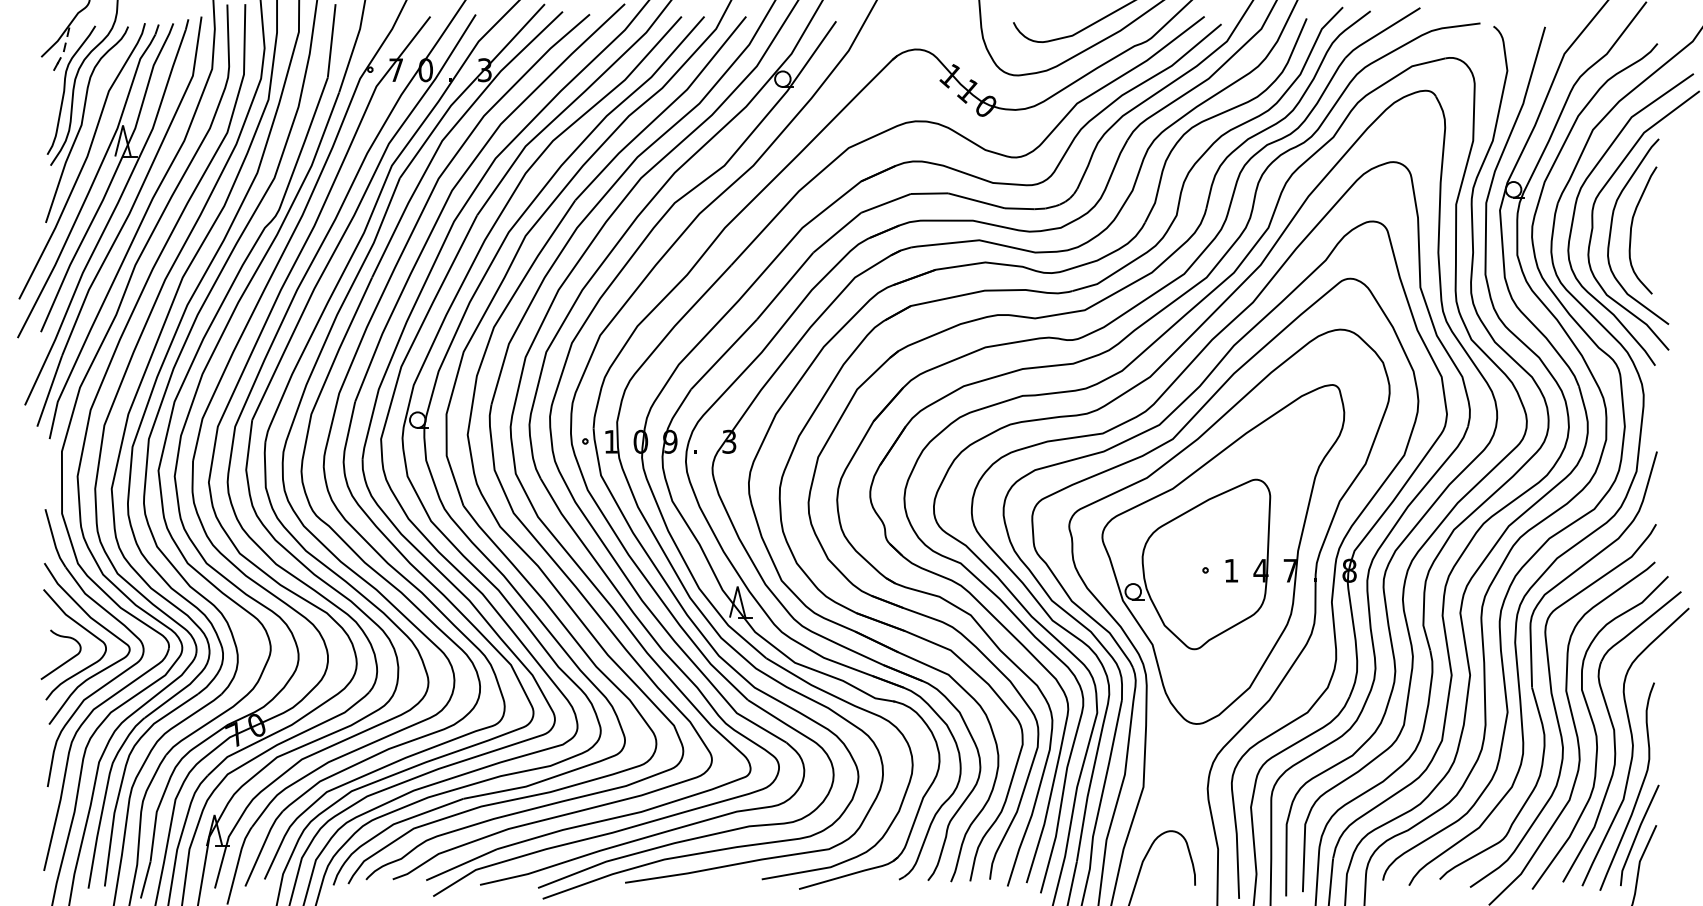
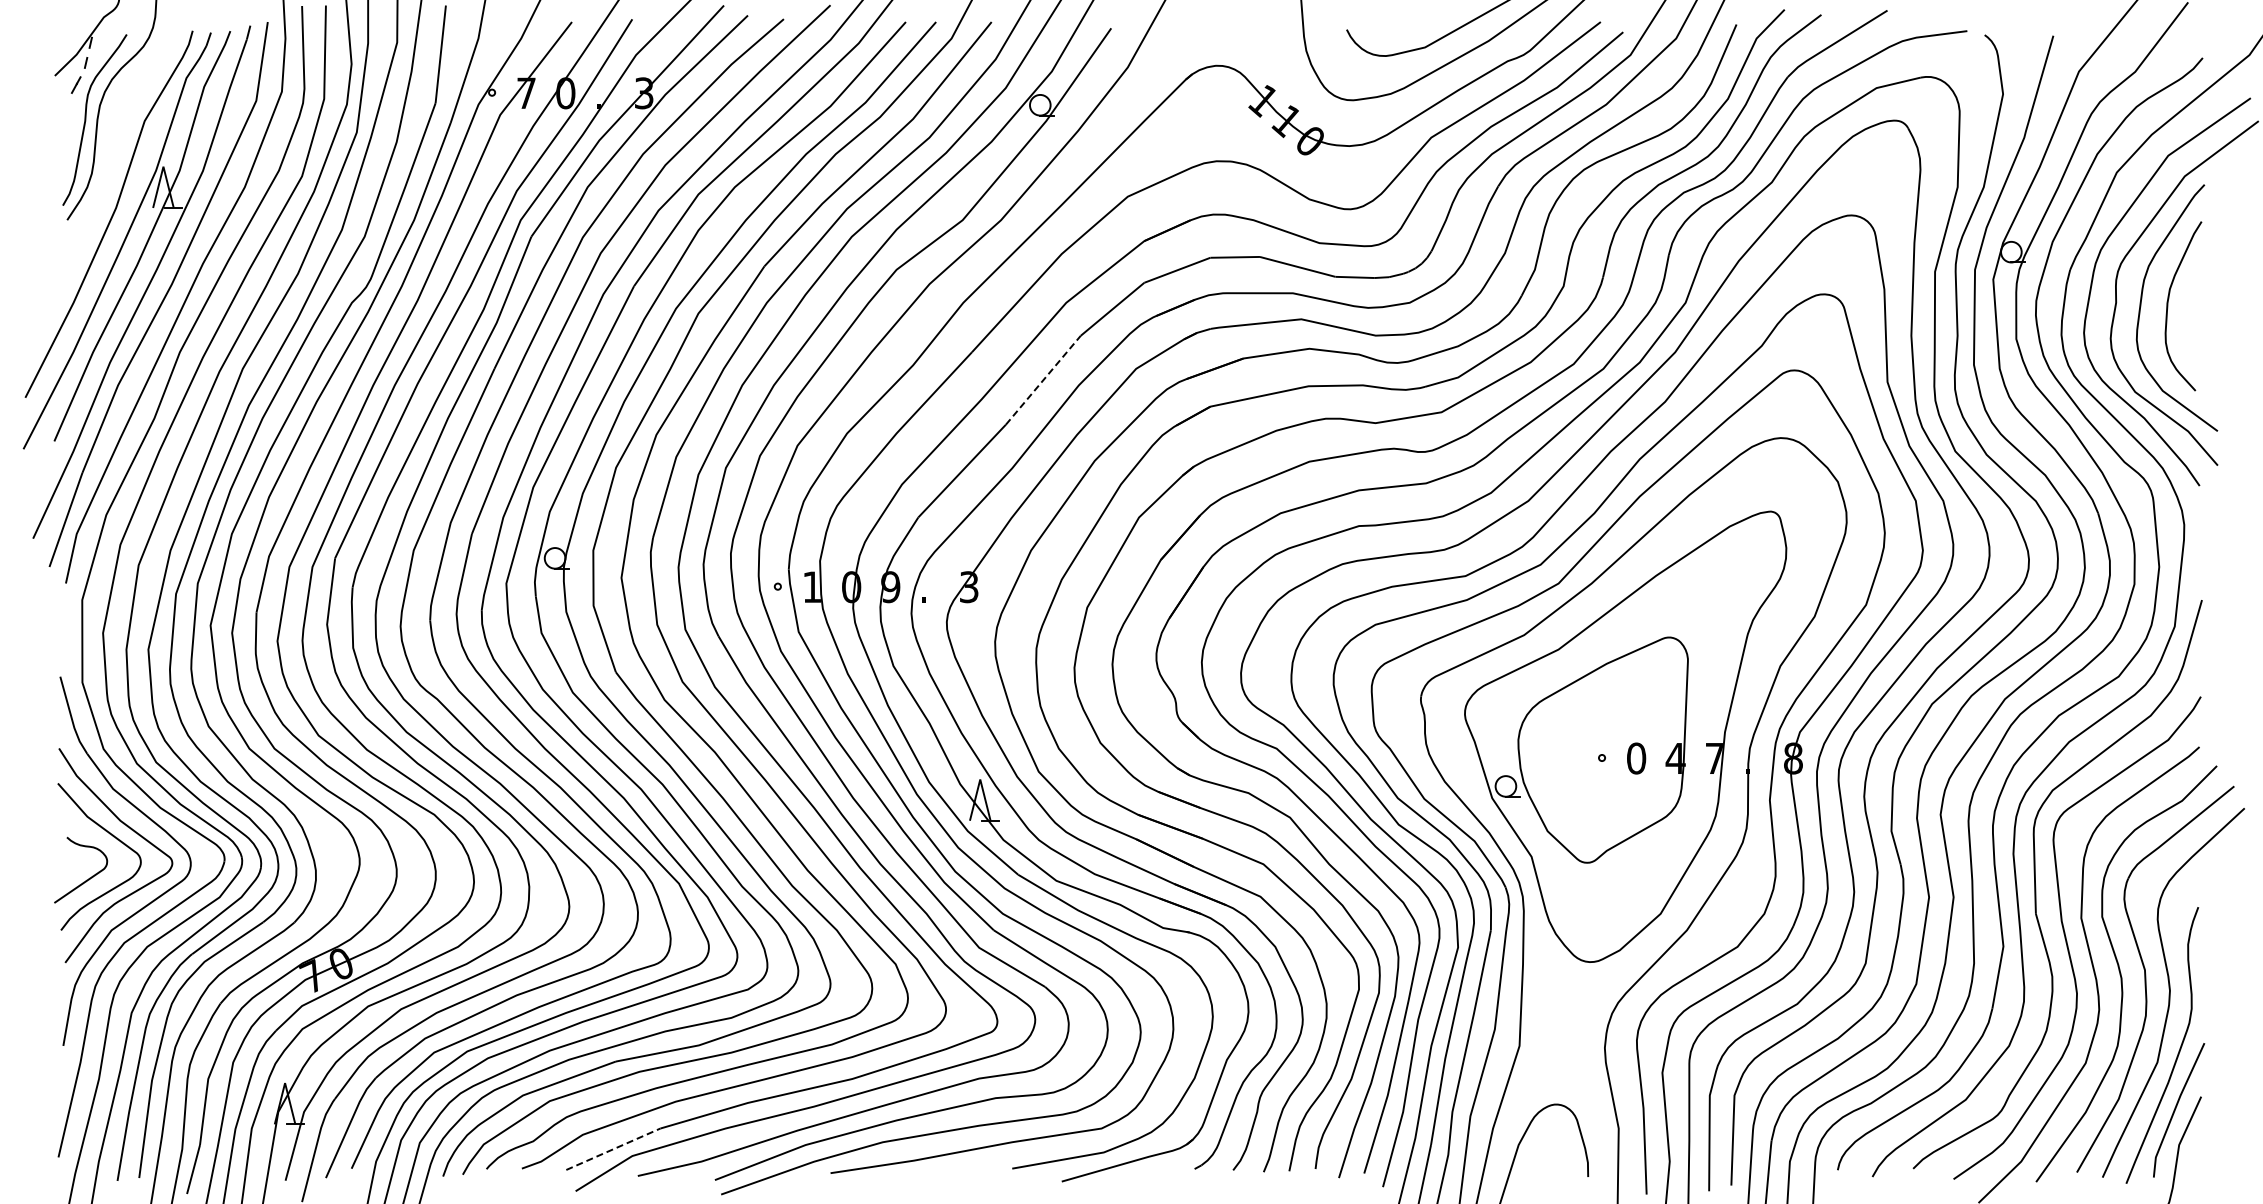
curve: (82, 124) -> (109, 165), removed
line: (785, 285) -> (1043, 379), solid -> dashed
text: (1231, 570) -> (1636, 758), 1 -> 0
line: (461, 864) -> (613, 1149), solid -> dashed

